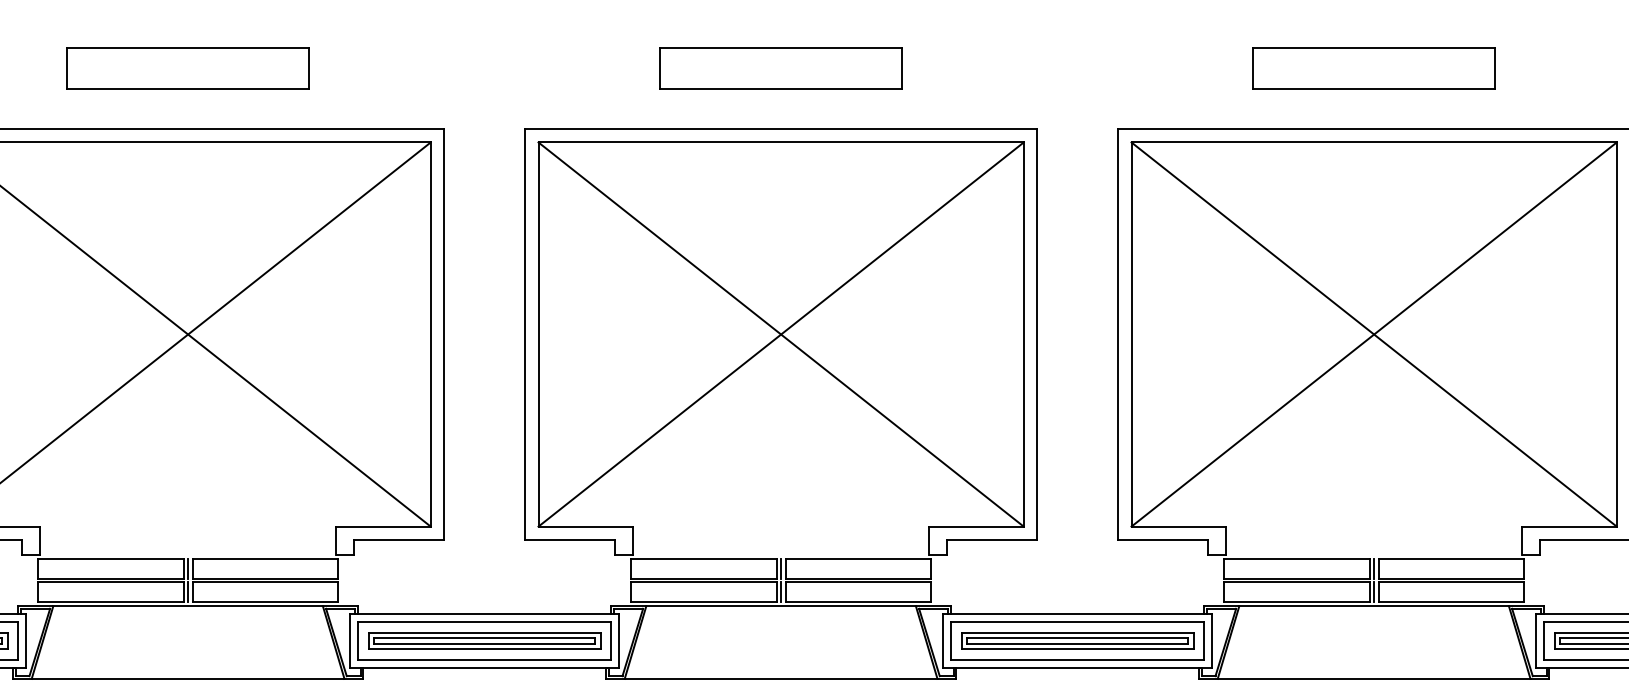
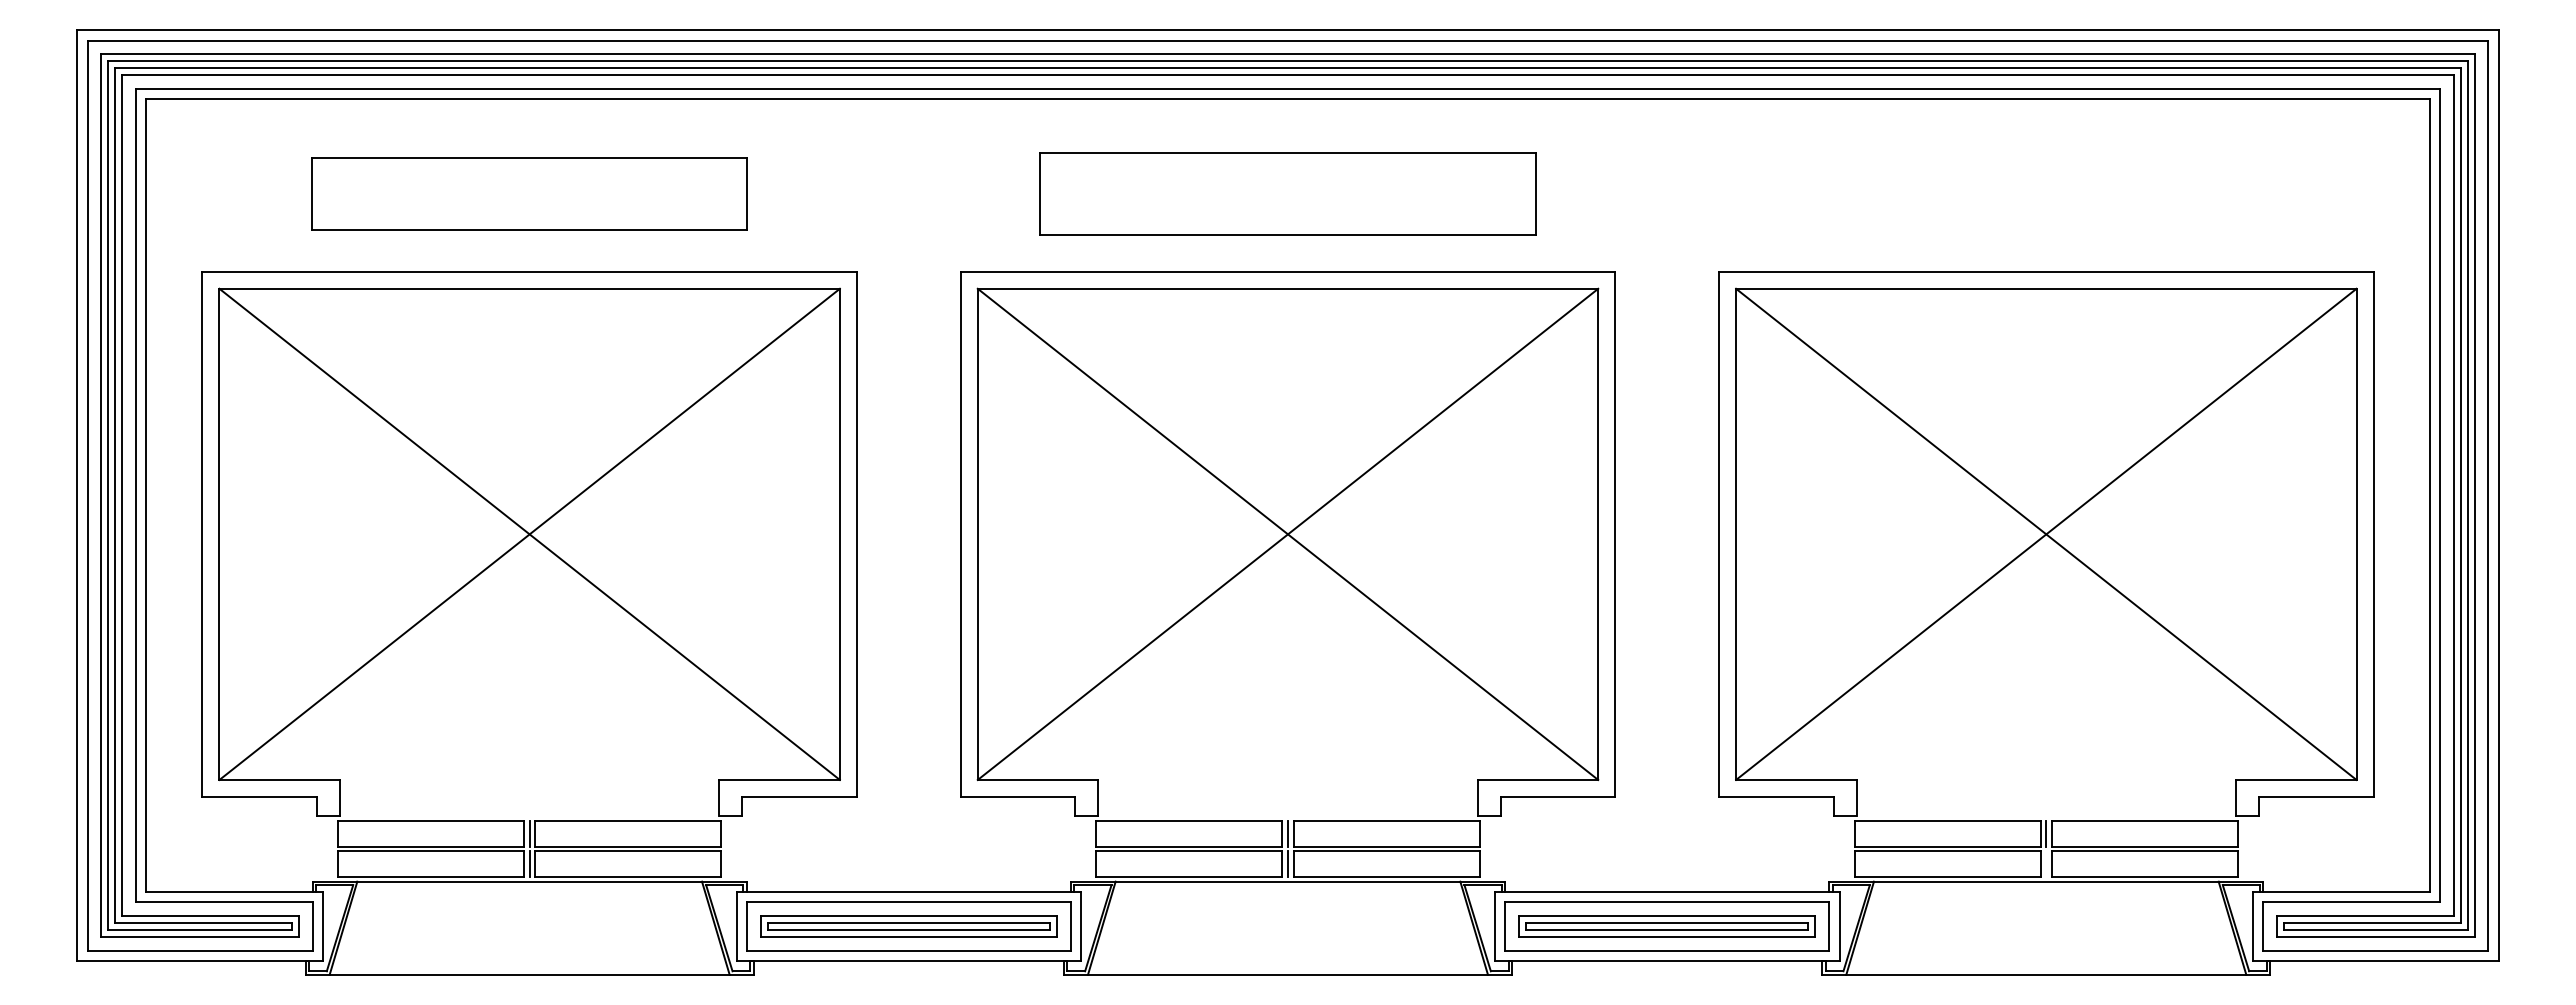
part: (187, 67) -> (529, 193), size x1.4
part: (780, 67) -> (1287, 193), size x1.6
part: (1373, 67) -> (2045, 193), removed
line: (1374, 591) -> (2046, 863), removed

